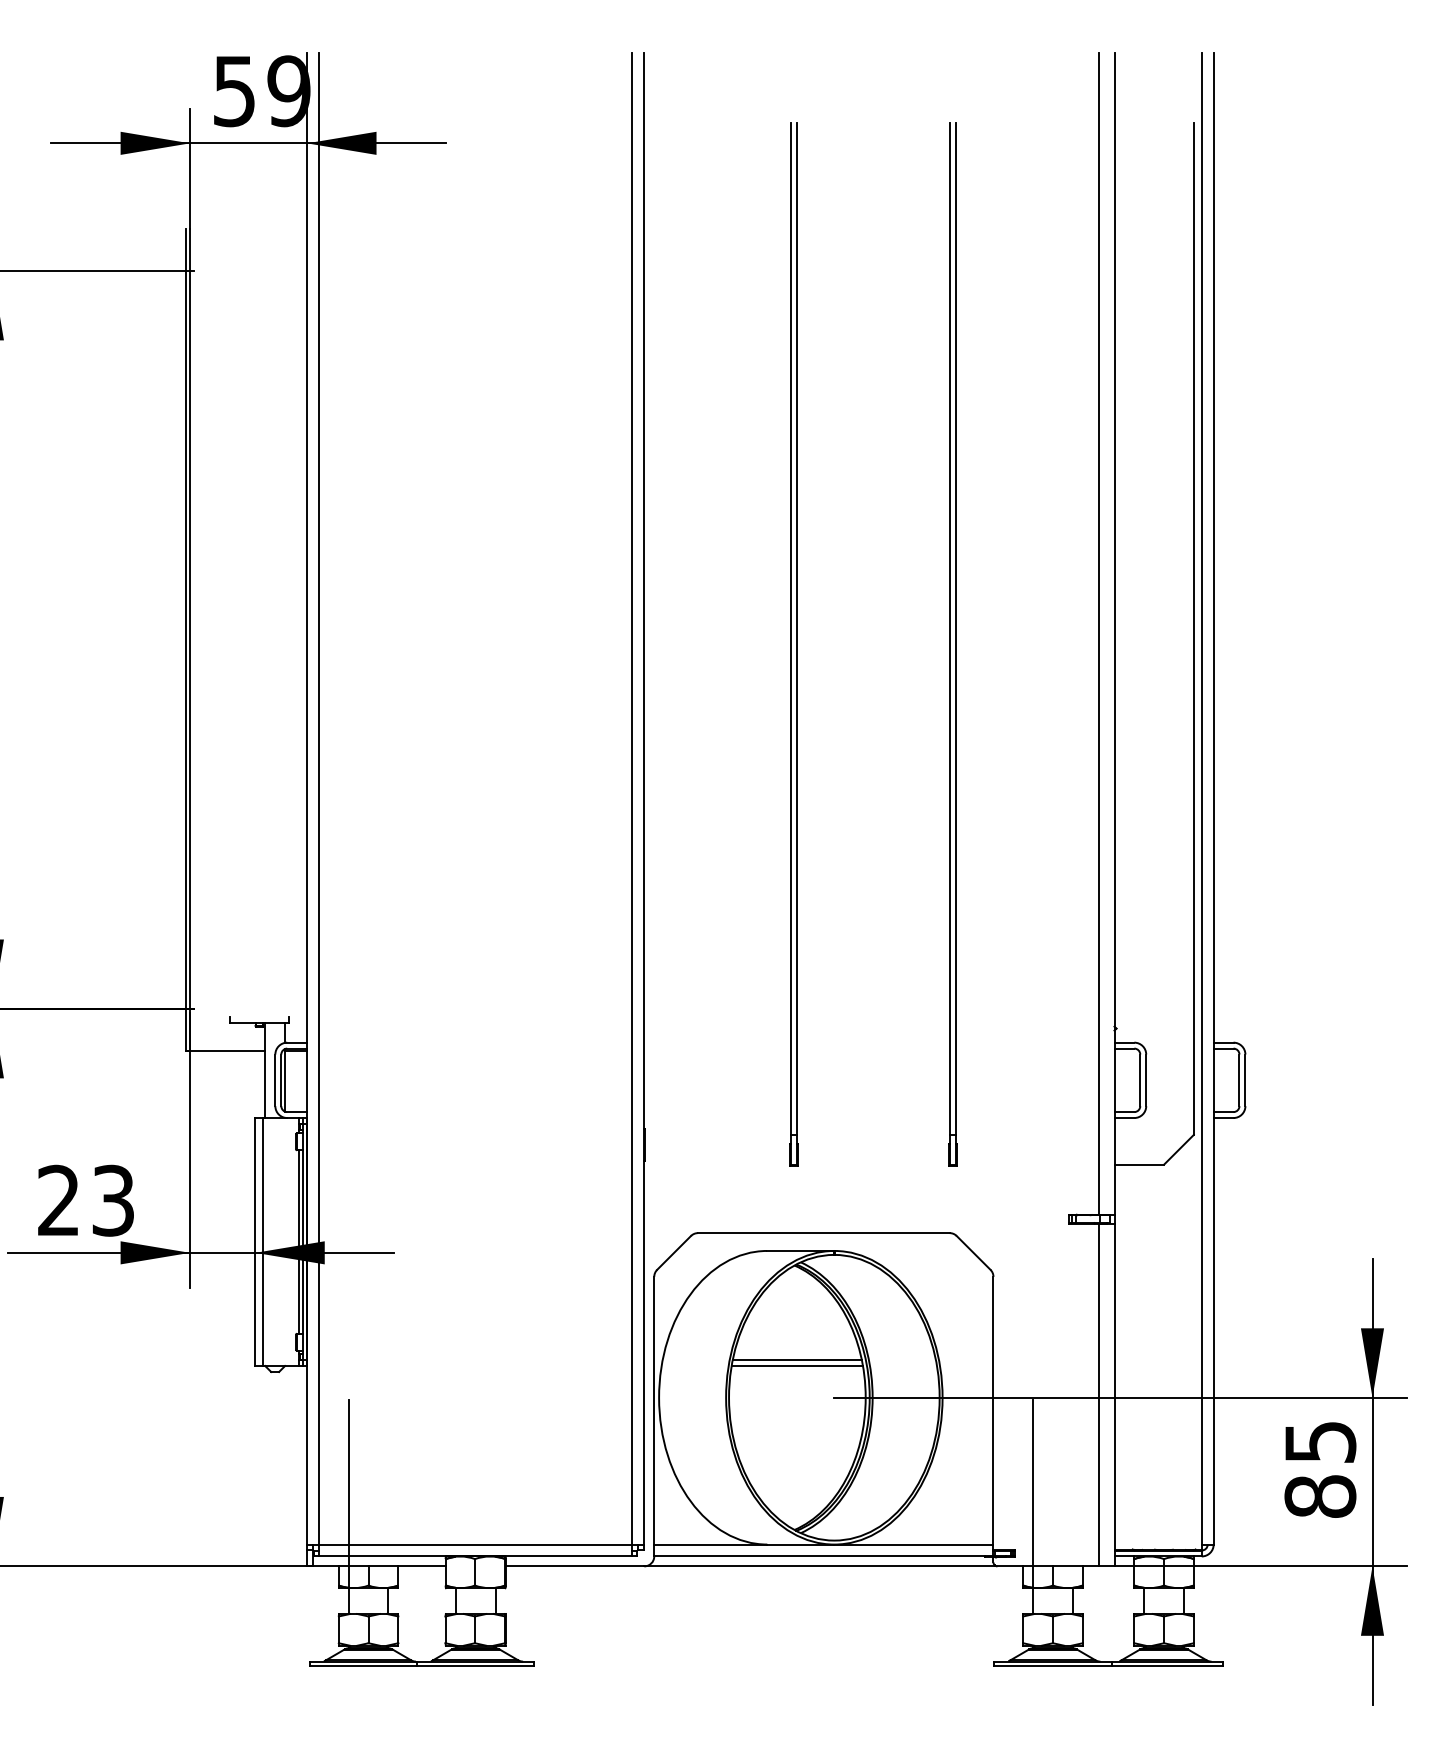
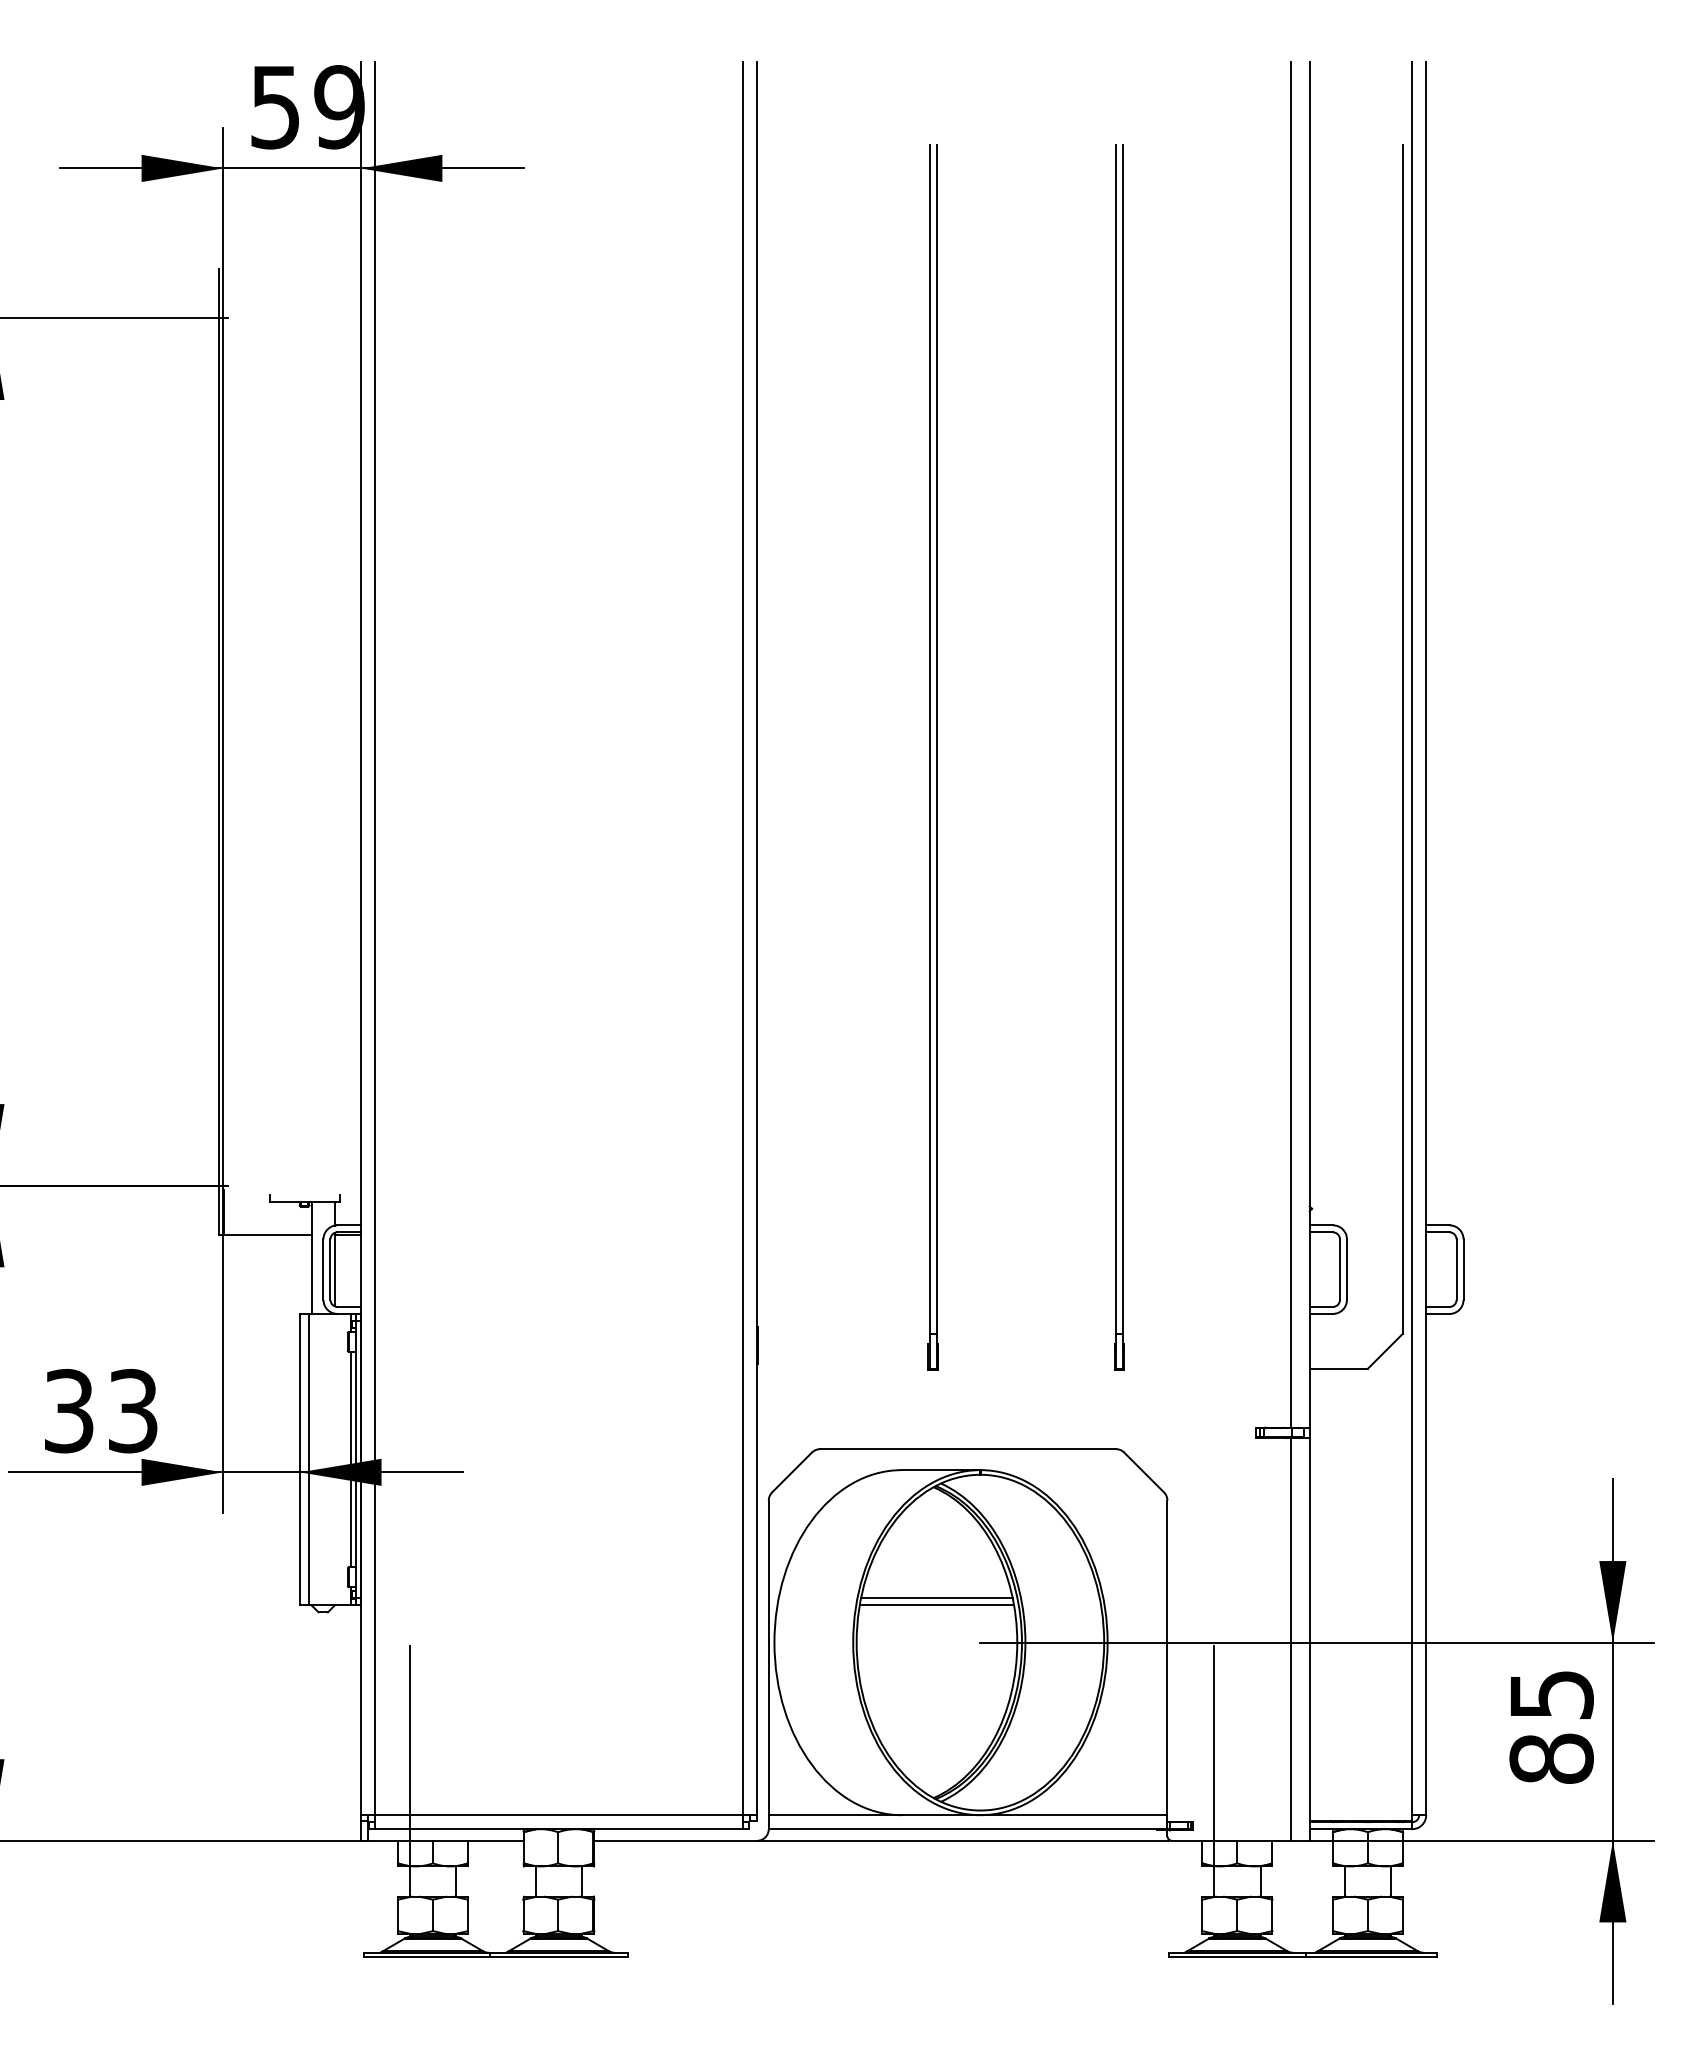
text: (58, 1201) -> (68, 1411), 23 -> 33

